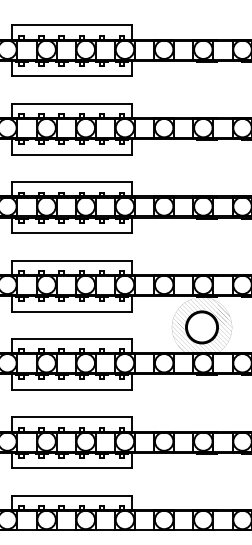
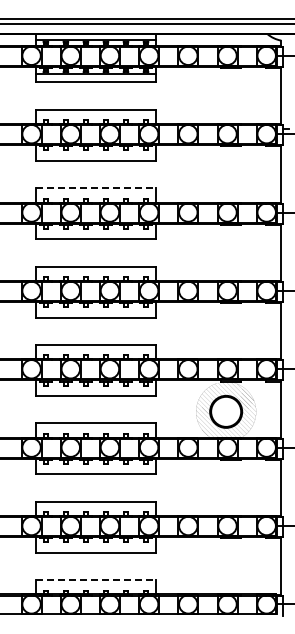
line: (72, 104) -> (96, 188), solid -> dashed
line: (72, 496) -> (96, 580), solid -> dashed

